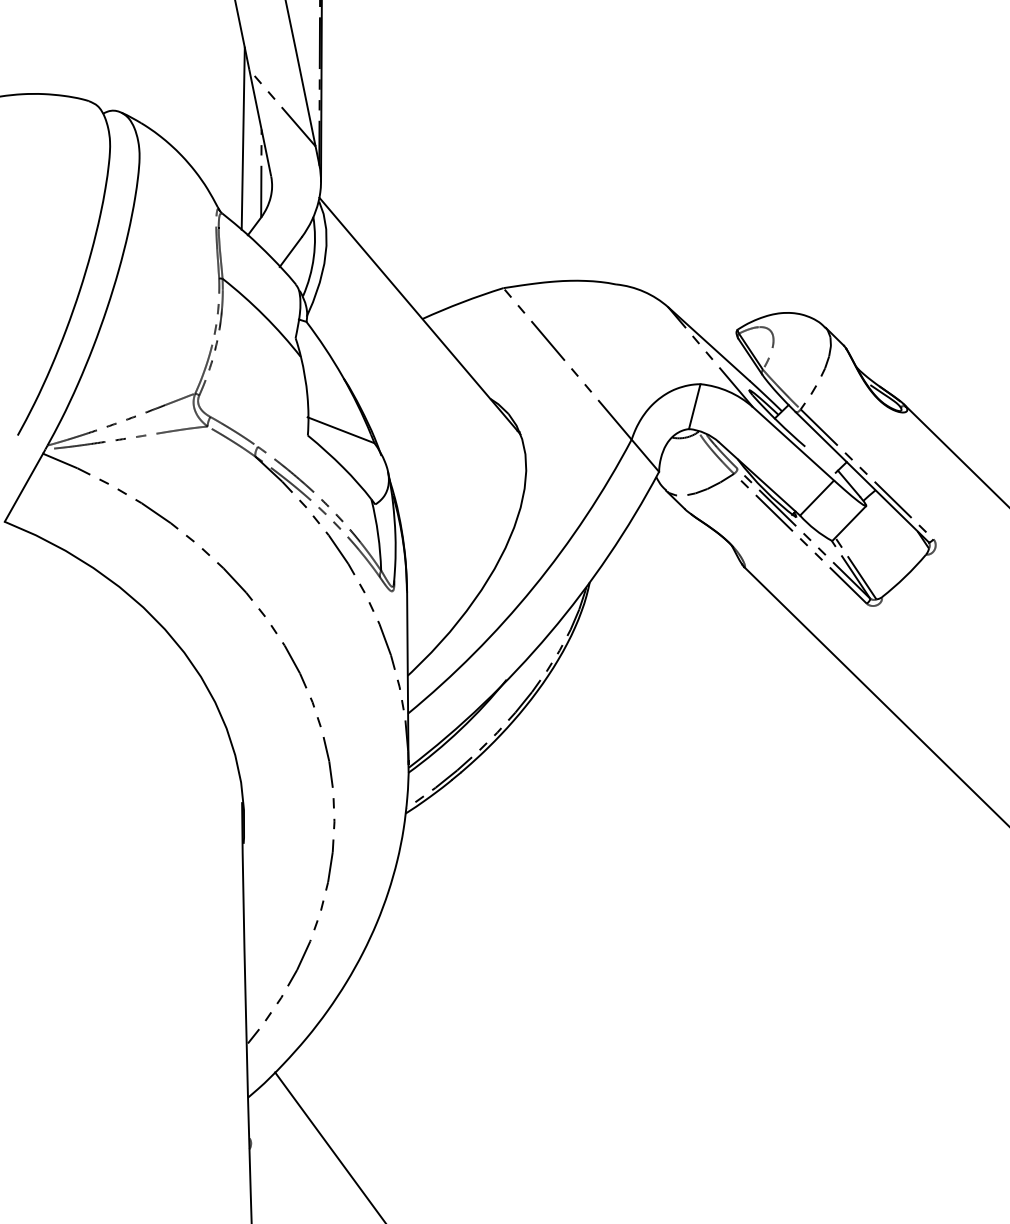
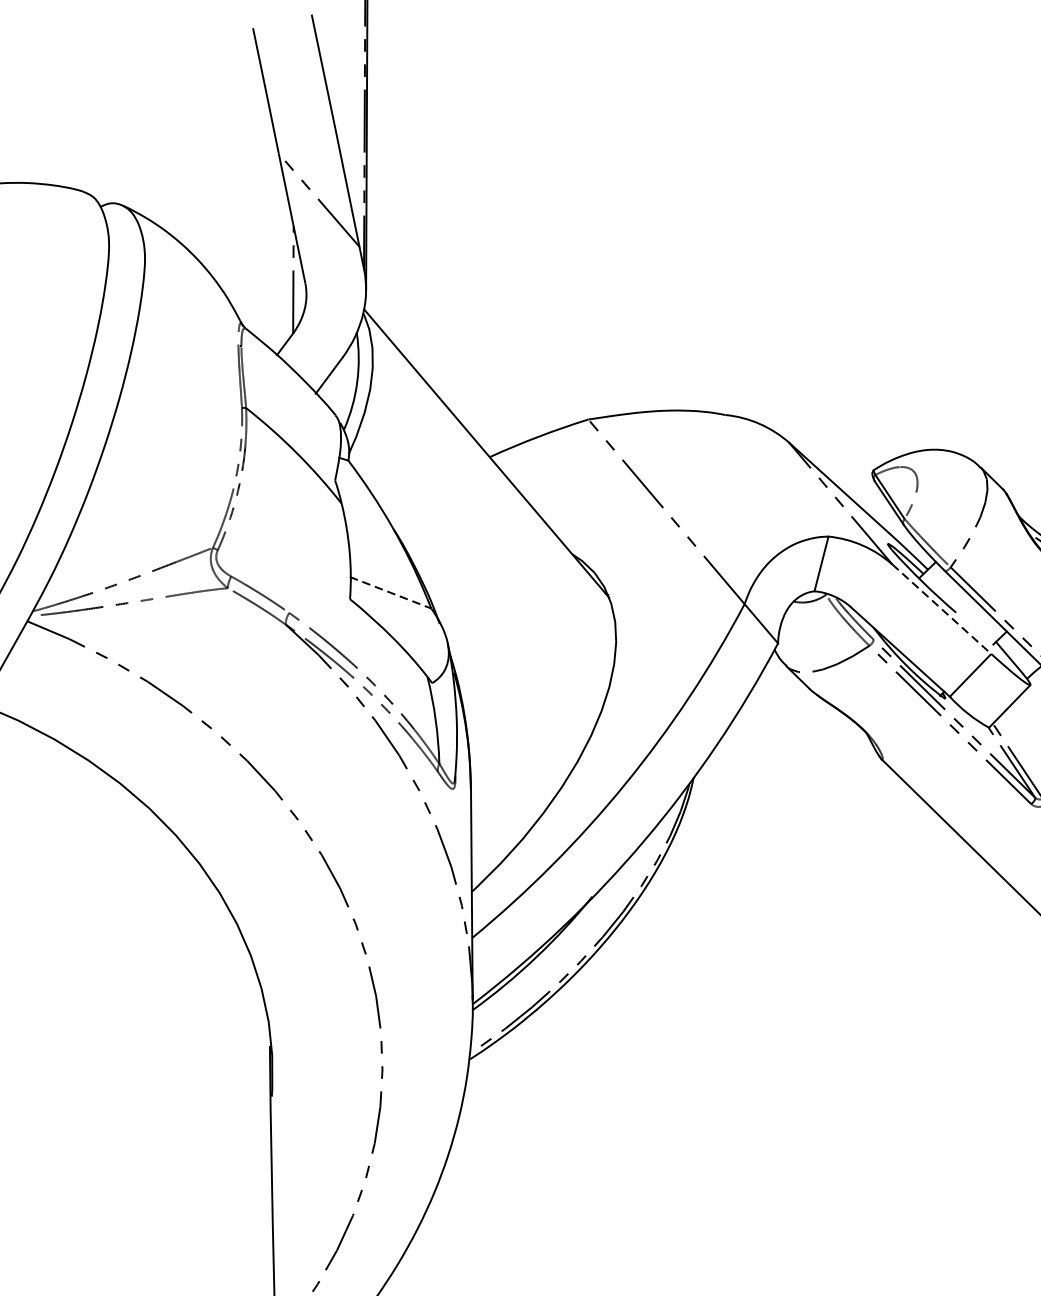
line: (242, 138) -> (270, 237), removed
line: (341, 430) -> (391, 593), solid -> dashed
line: (793, 443) -> (941, 608), solid -> dashed

